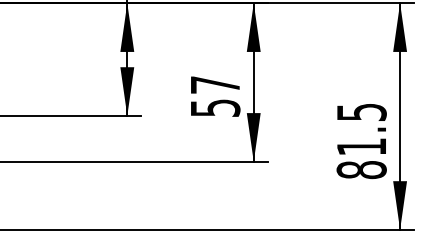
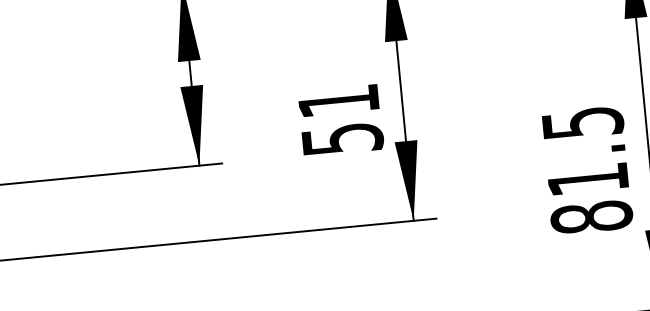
text: (215, 84) -> (338, 100), 57 -> 51

